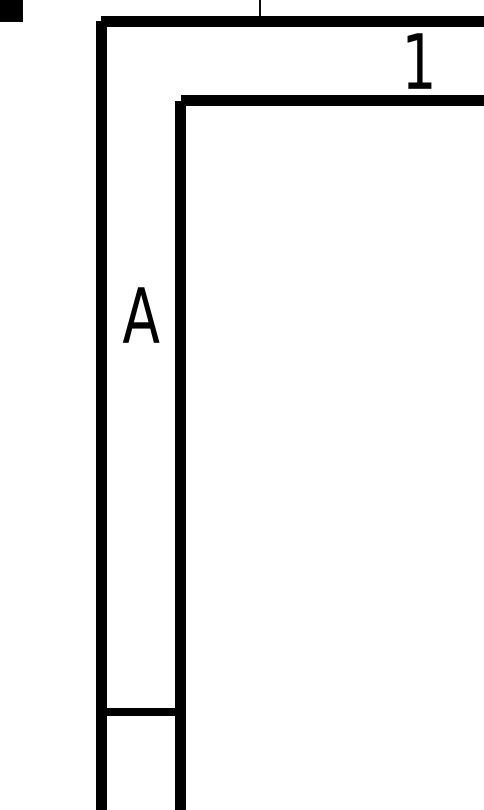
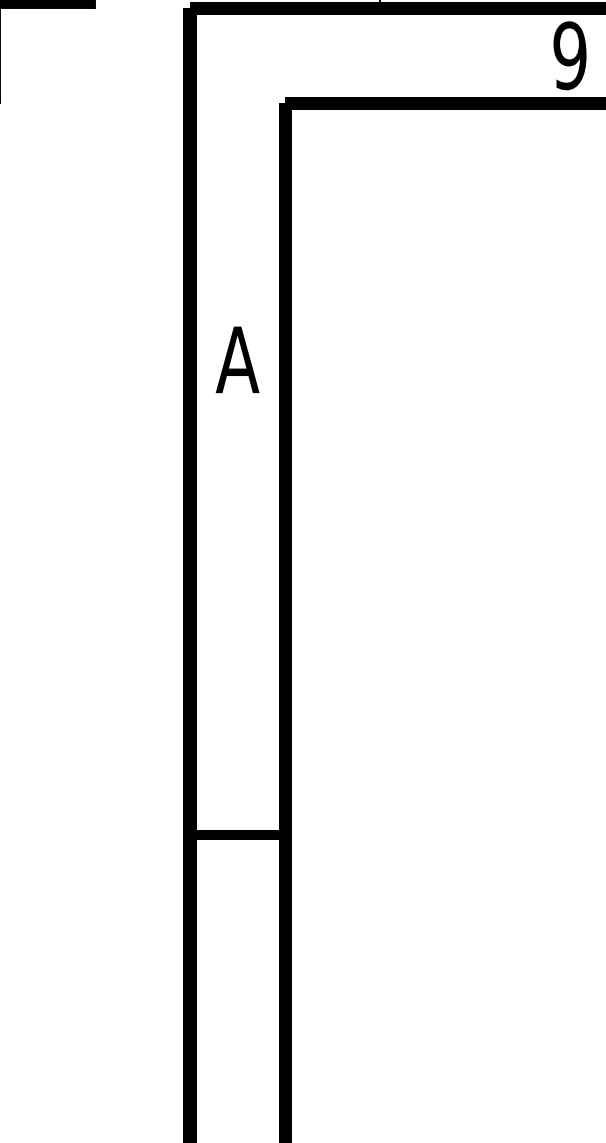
text: (418, 60) -> (569, 55), 1 -> 9

